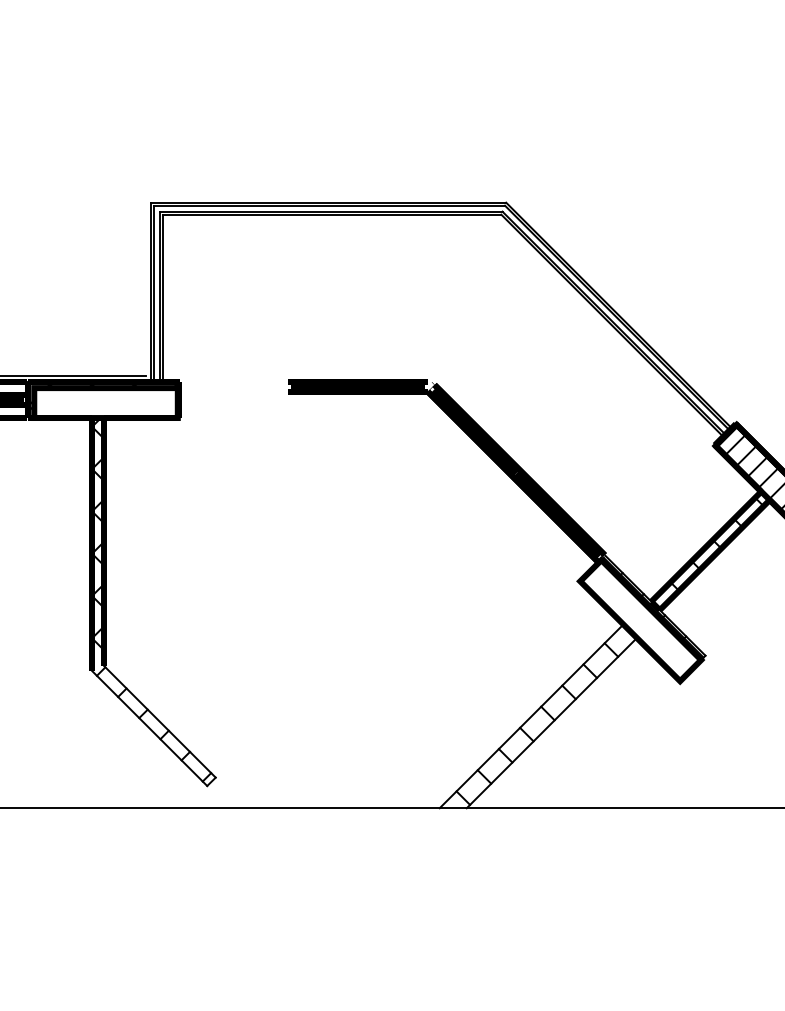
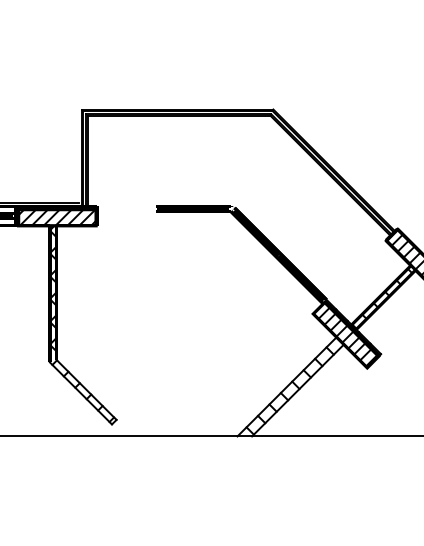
hatch: (106, 402) -> (57, 217), added
hatch: (643, 623) -> (347, 336), added

